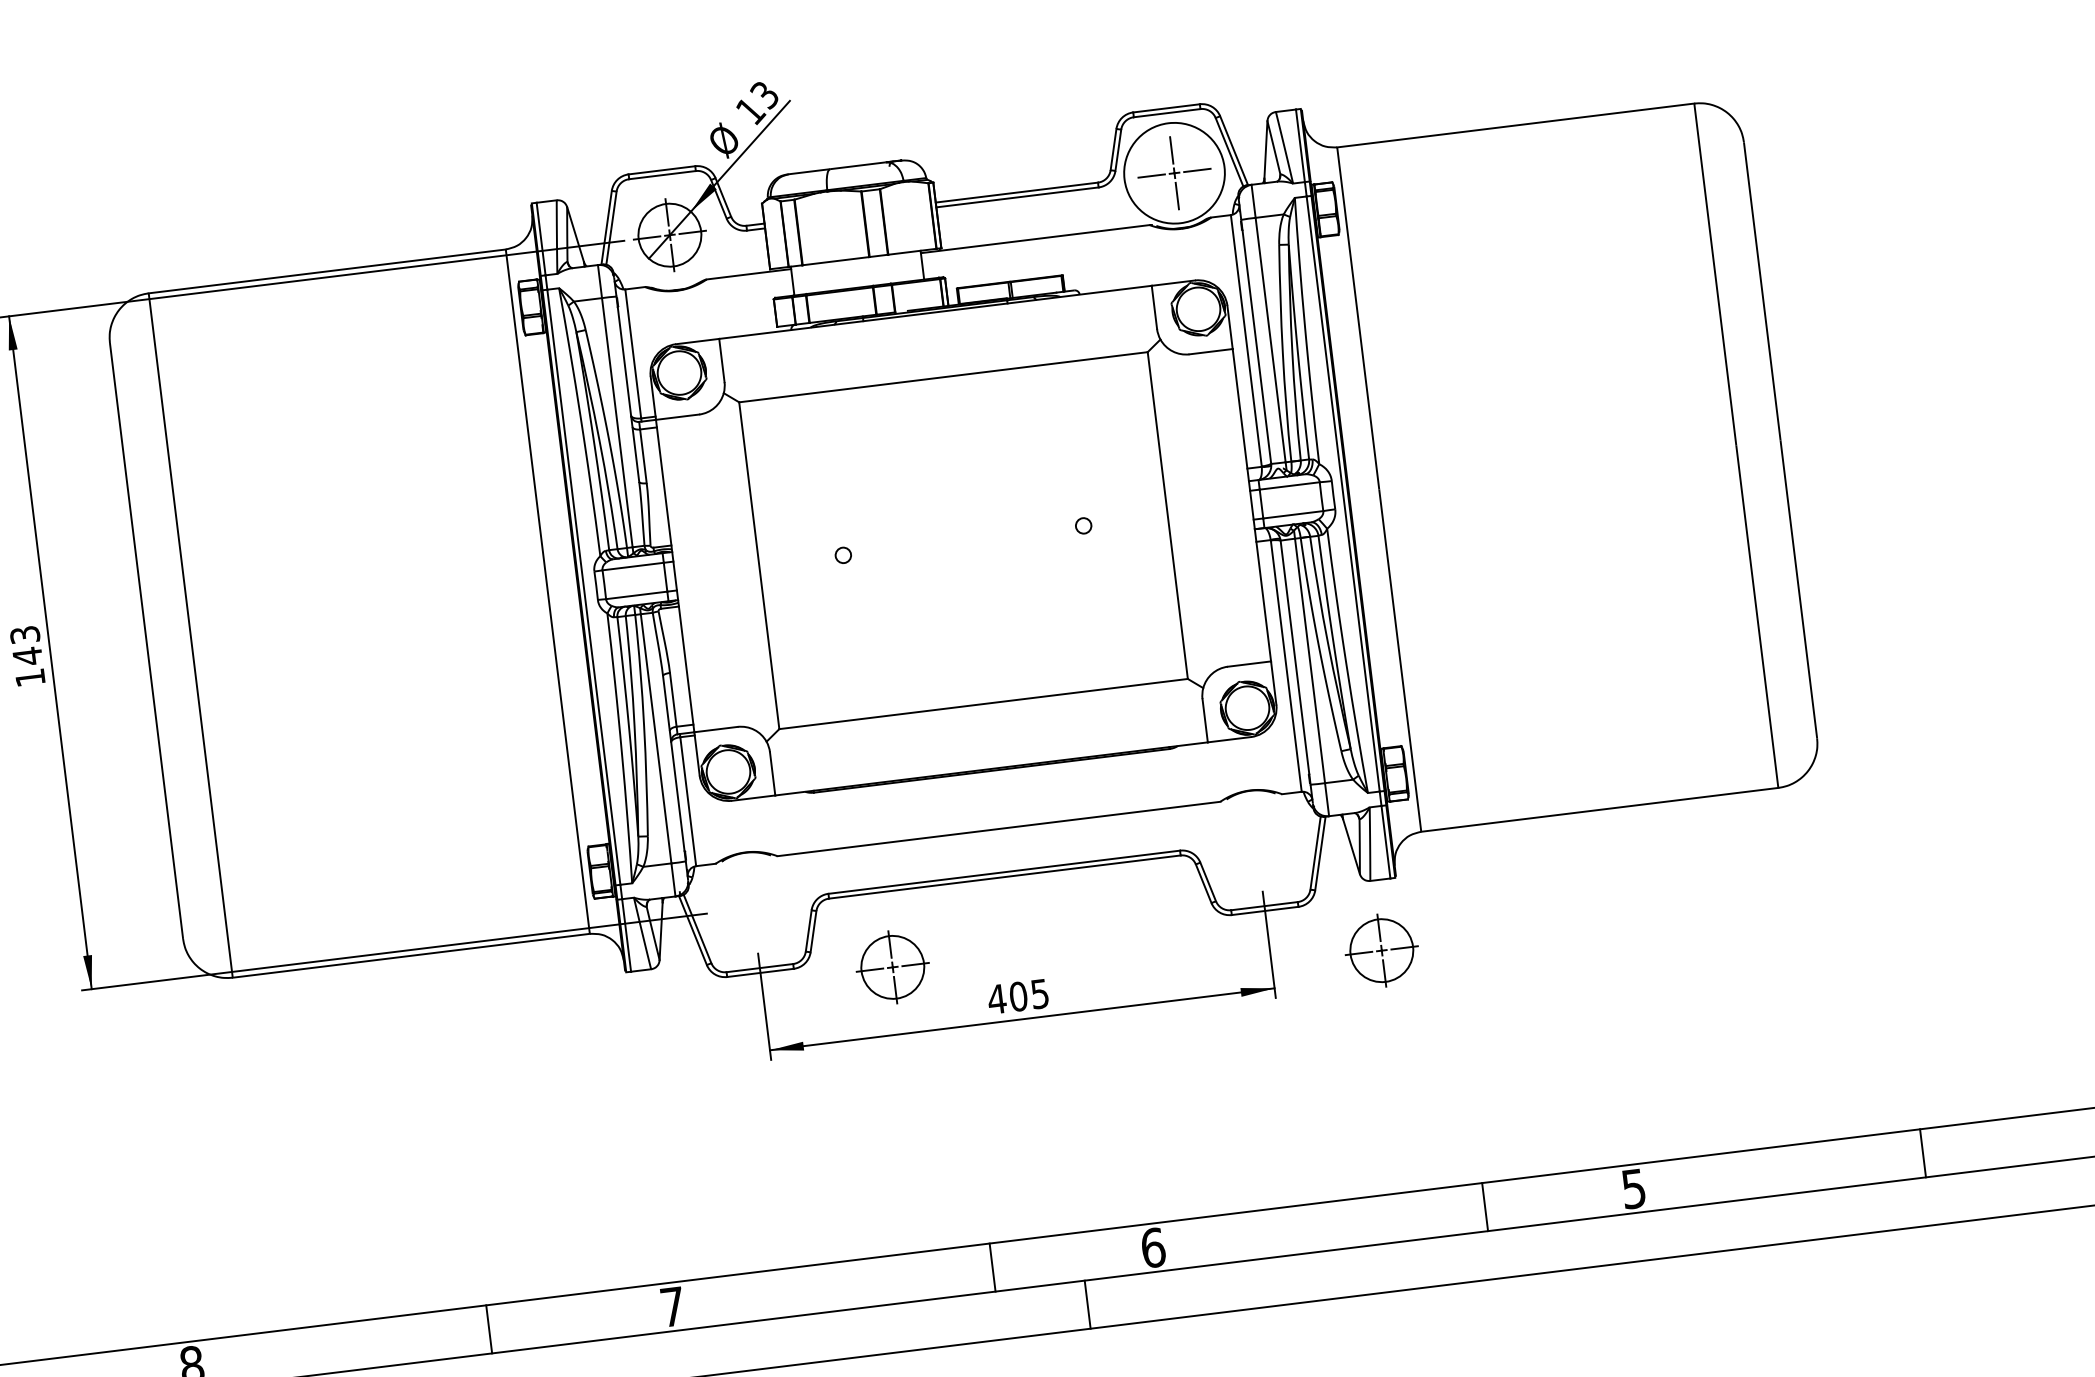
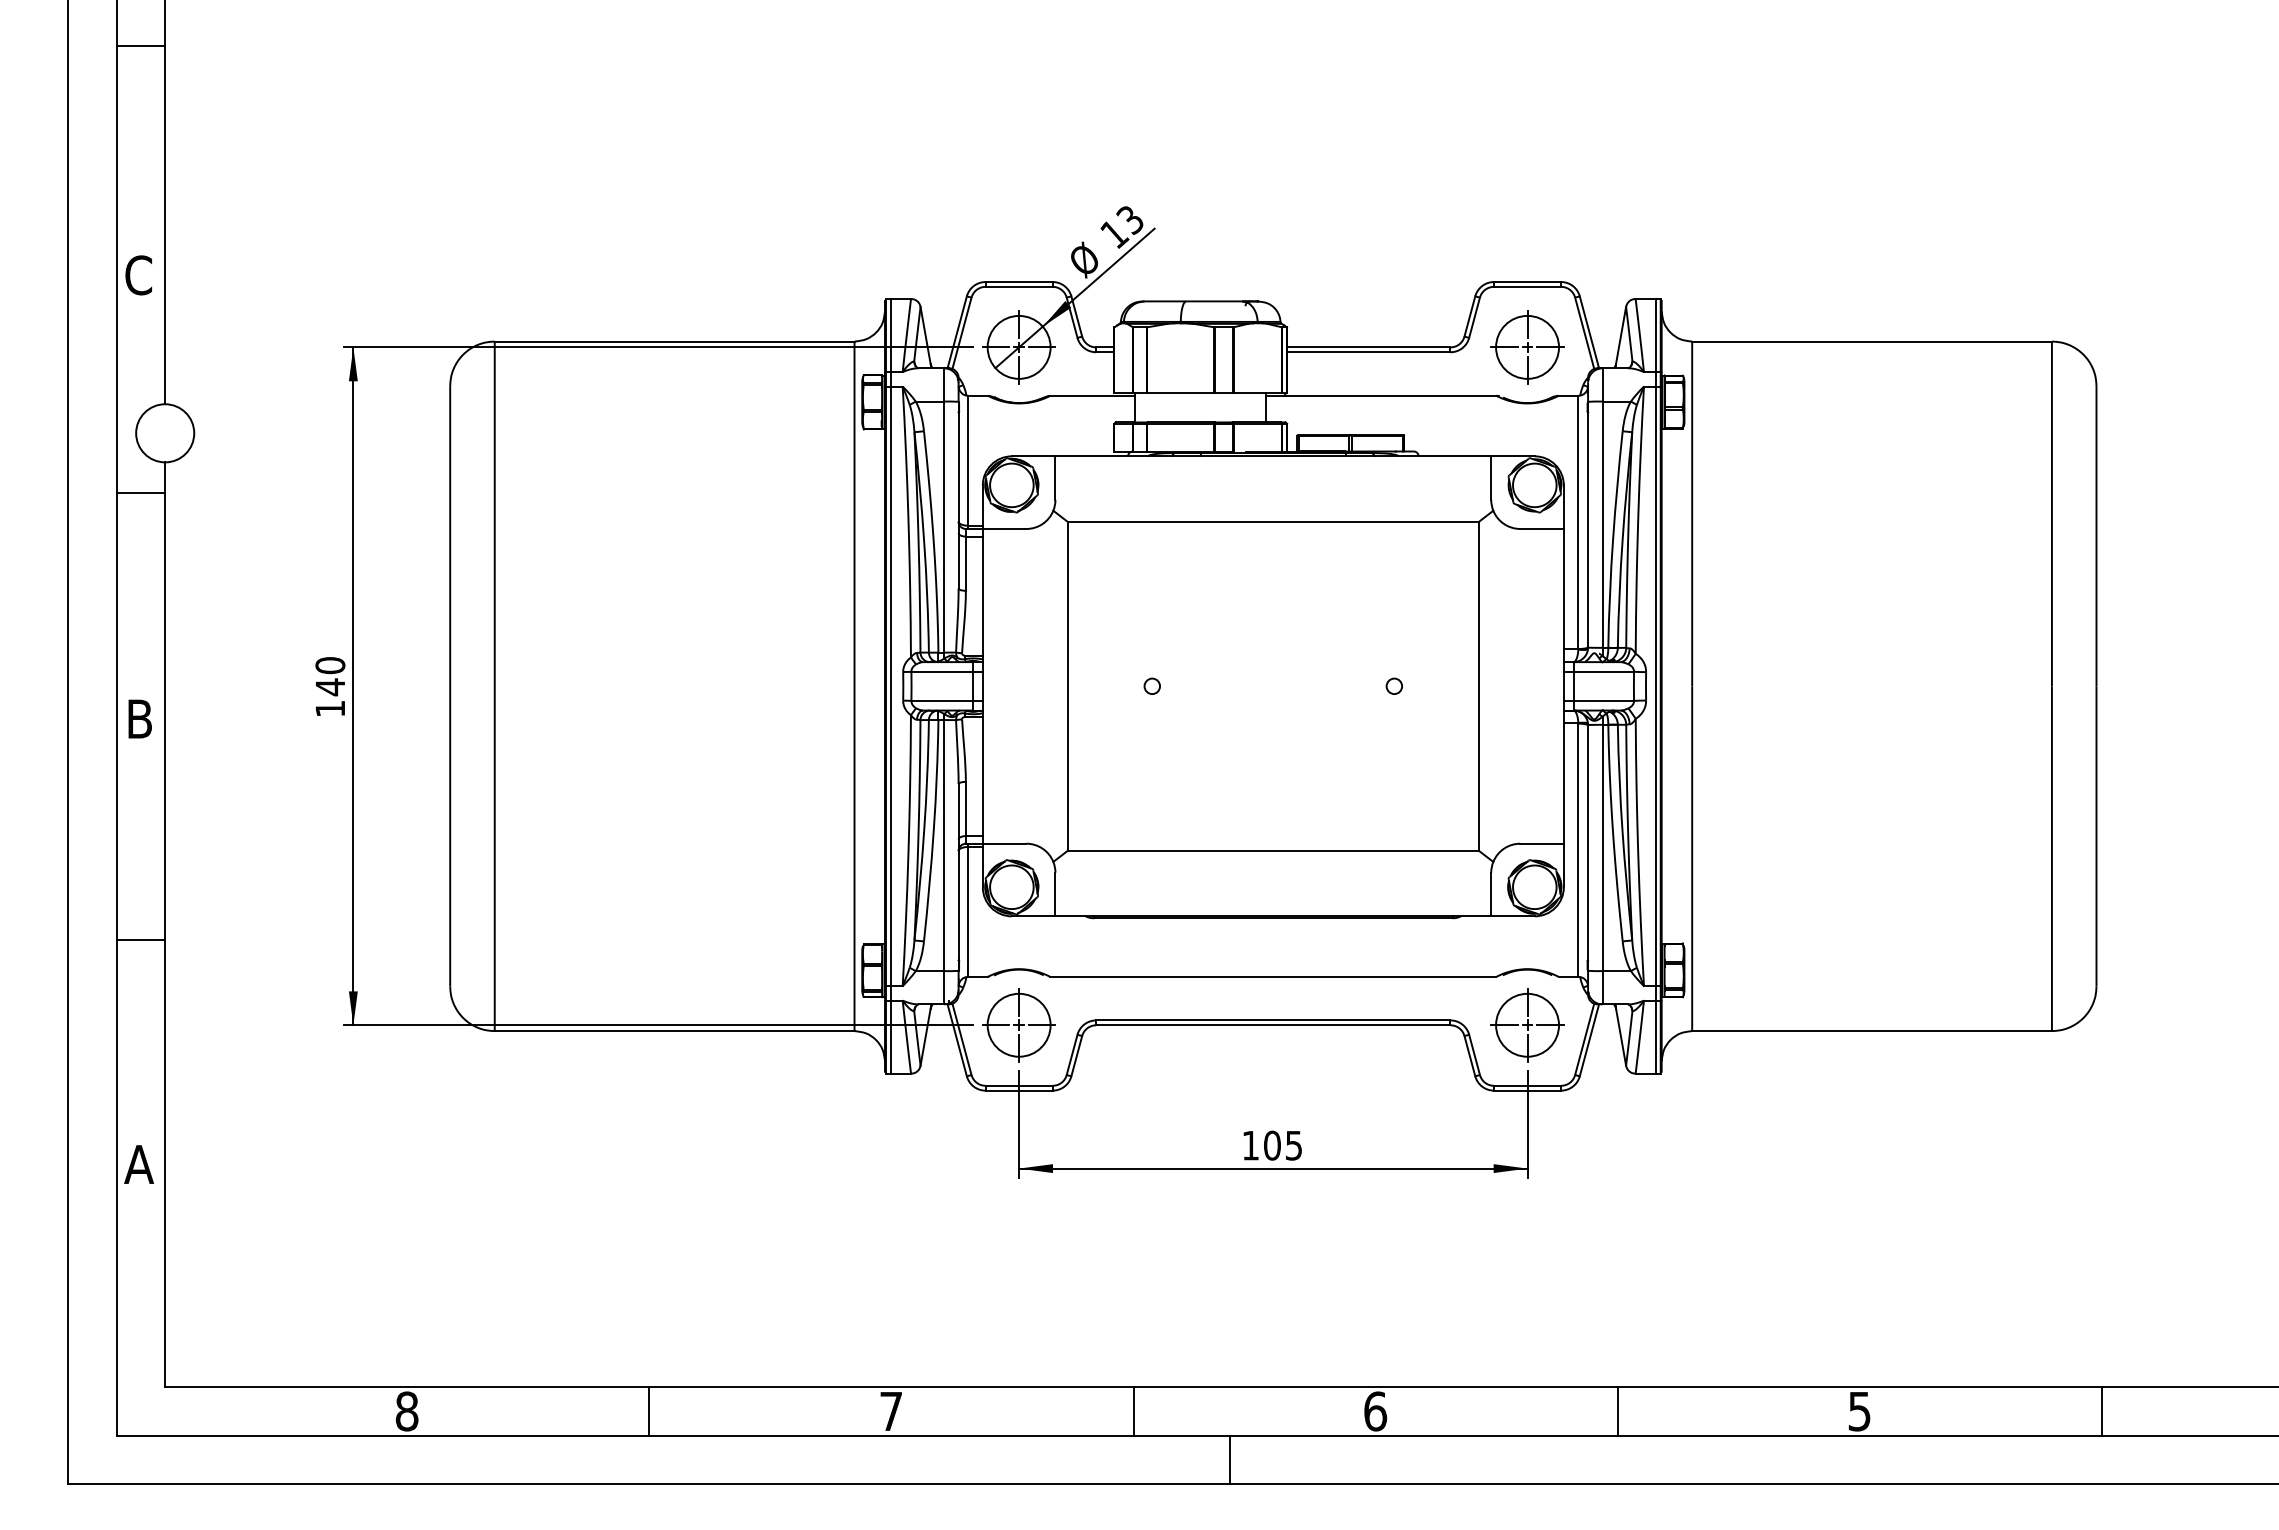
circle: (1174, 172) -> (1527, 346), size x0.62
text: (25, 634) -> (330, 665), 143 -> 140
part: (1381, 950) -> (1527, 1025), moved
part: (892, 967) -> (1018, 1025), moved
text: (996, 999) -> (1250, 1145), 405 -> 105
line: (1923, 1153) -> (2102, 1411), moved
line: (1484, 1207) -> (1617, 1411), moved
line: (992, 1267) -> (1133, 1411), moved
line: (1087, 1304) -> (1230, 1459), moved
line: (489, 1329) -> (649, 1411), moved

